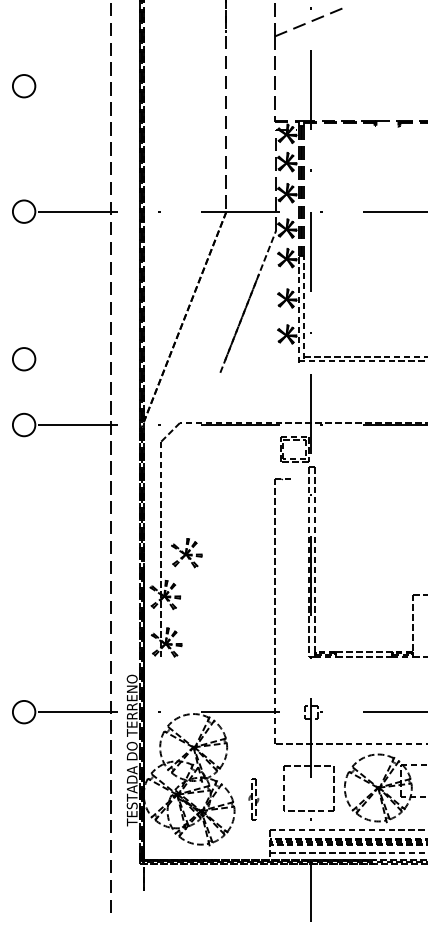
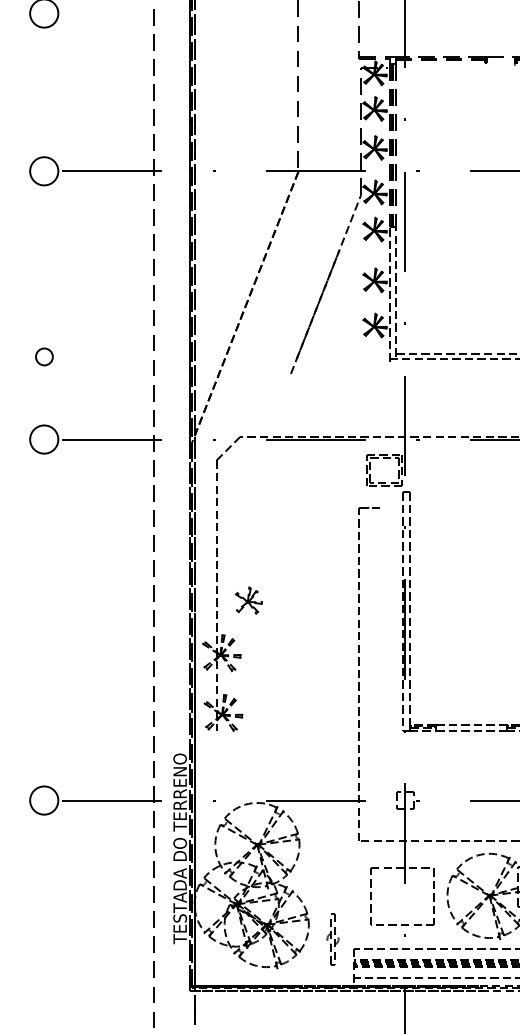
circle: (24, 359) -> (44, 357), size x0.6
part: (186, 553) -> (248, 601), size x0.7
part: (253, 799) -> (332, 939), moved

